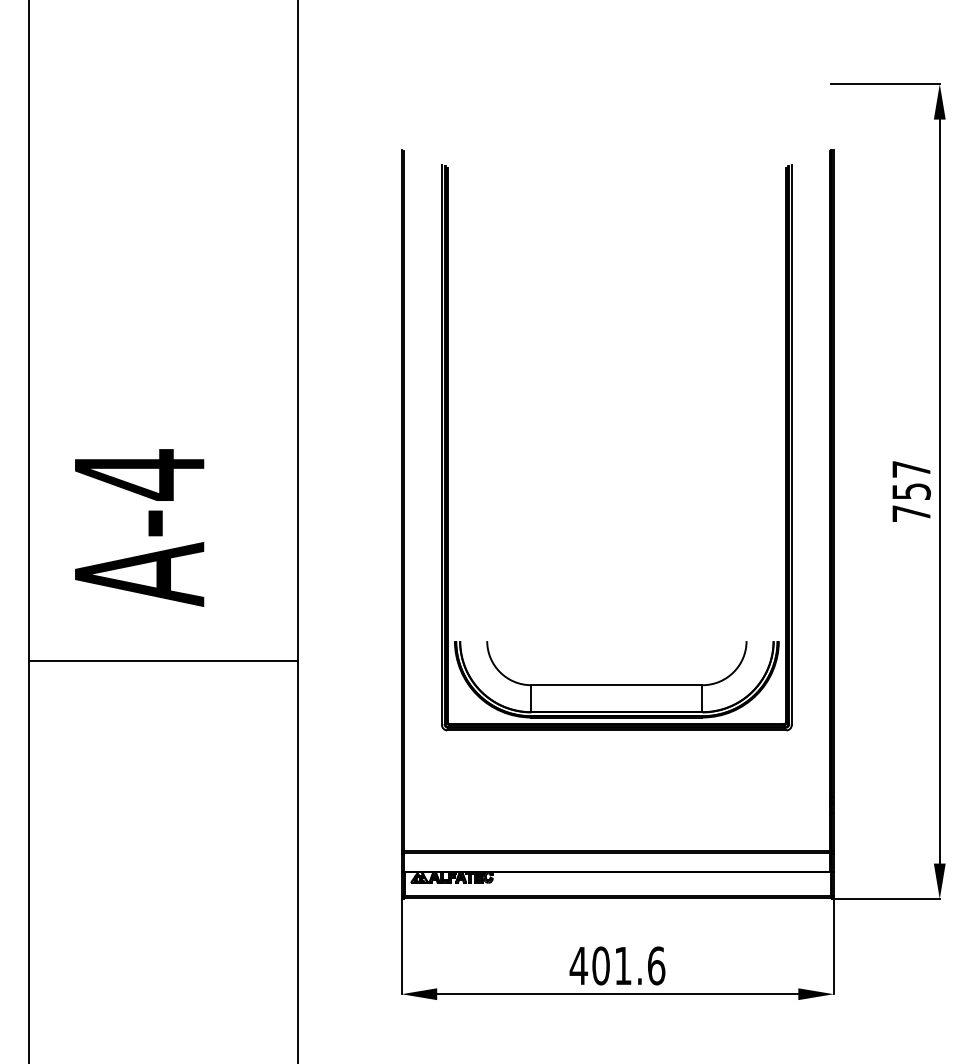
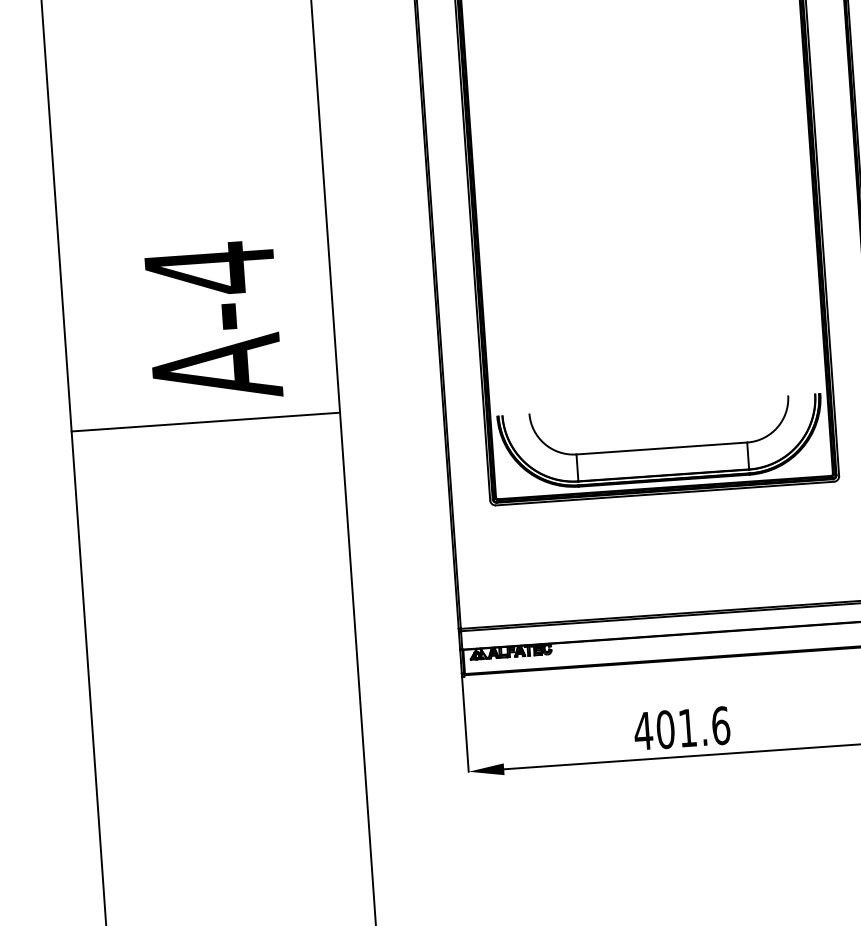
text: (139, 527) -> (213, 321), moved
line: (163, 661) -> (205, 422), moved

